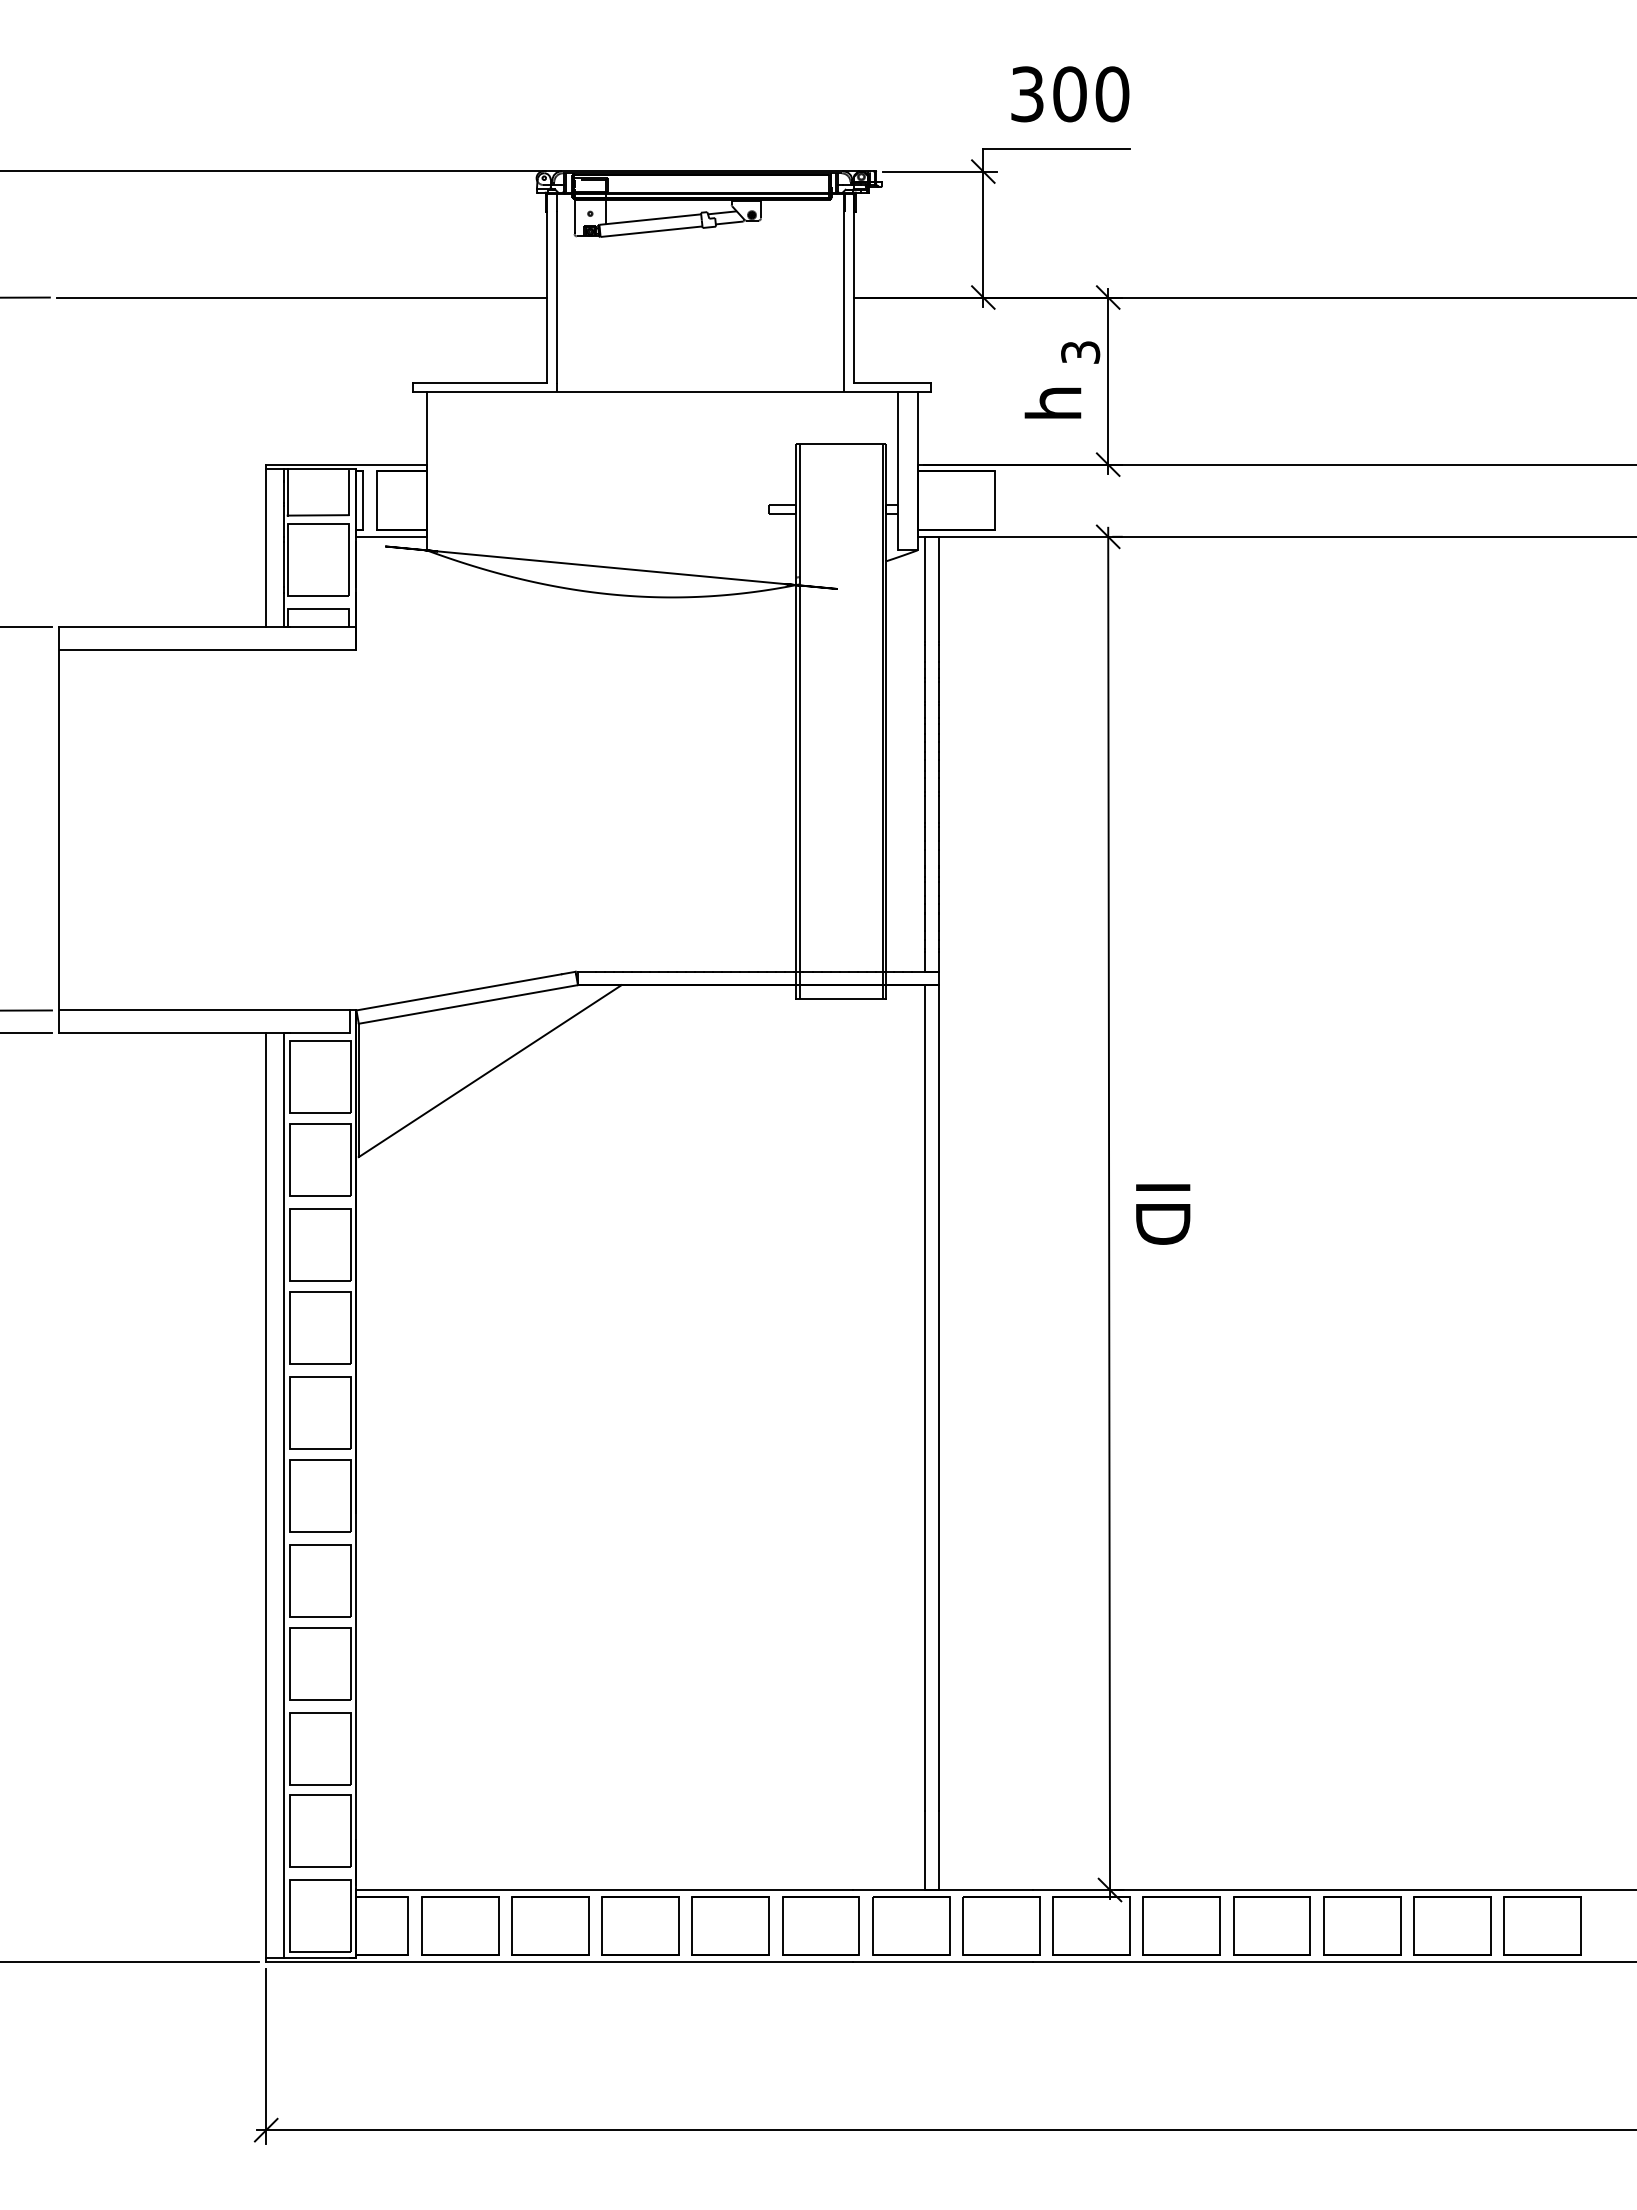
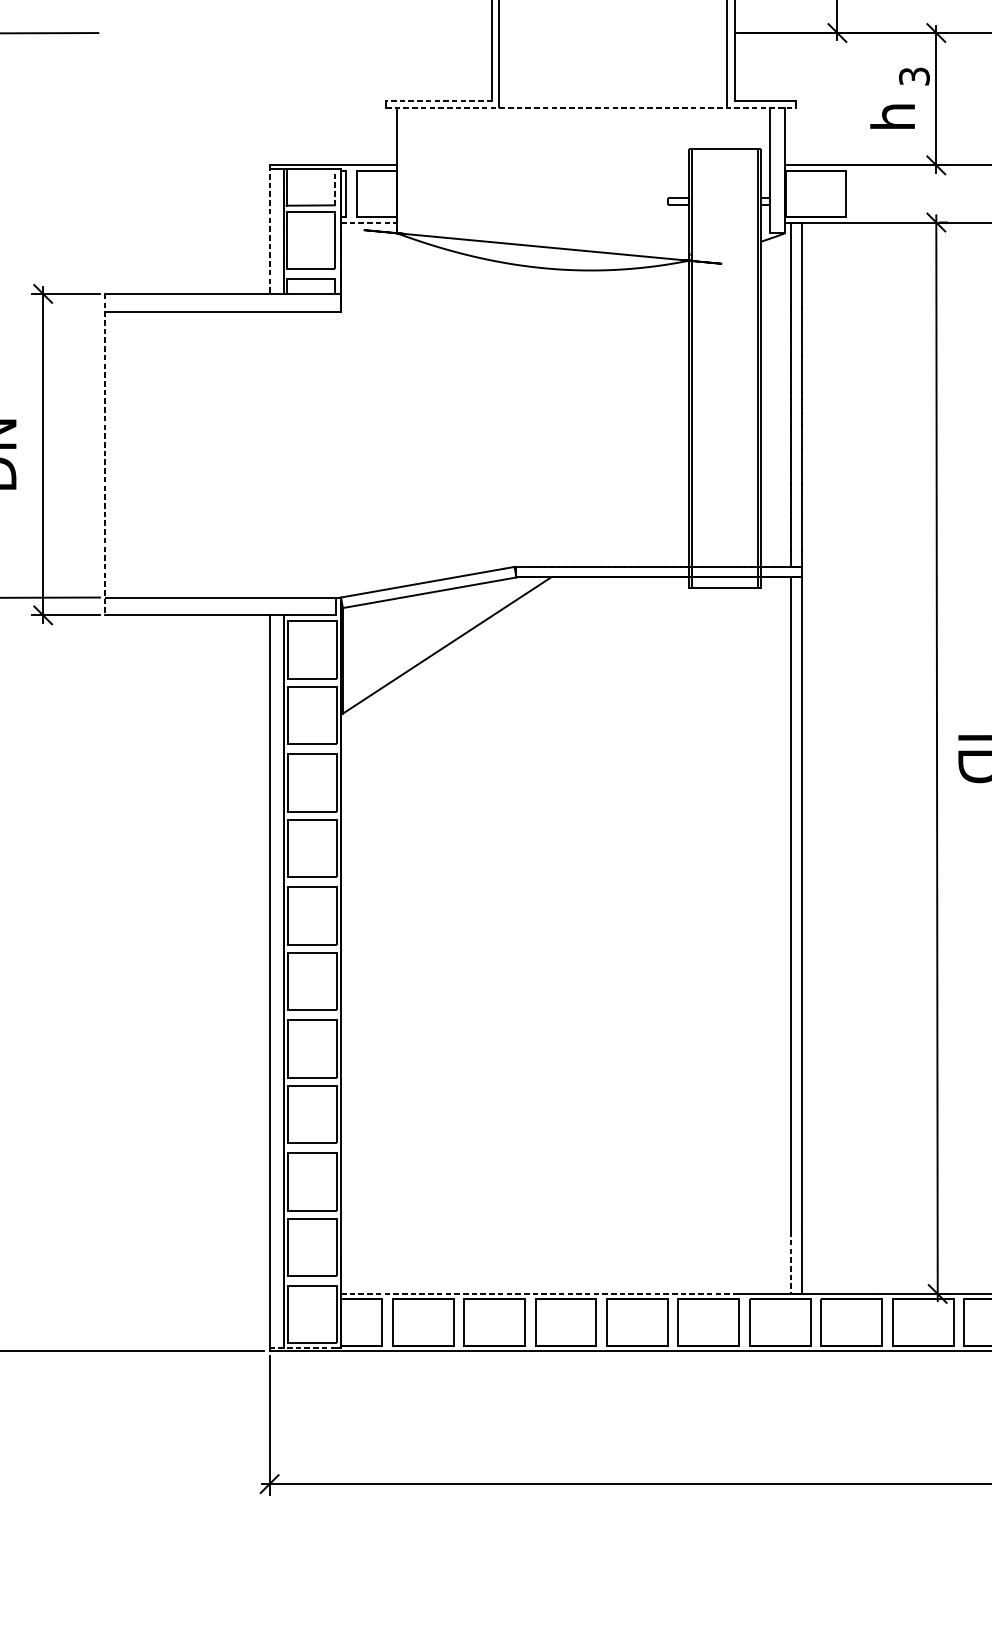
line: (301, 297) -> (297, 33), removed
line: (479, 383) -> (438, 101), solid -> dashed
line: (672, 392) -> (591, 108), solid -> dashed
line: (348, 493) -> (334, 188), solid -> dashed
line: (392, 536) -> (369, 222), solid -> dashed
line: (266, 546) -> (269, 230), solid -> dashed
line: (58, 830) -> (105, 455), solid -> dashed
line: (925, 1850) -> (791, 1262), solid -> dashed
line: (605, 1890) -> (538, 1294), solid -> dashed
line: (311, 1957) -> (305, 1347), solid -> dashed

